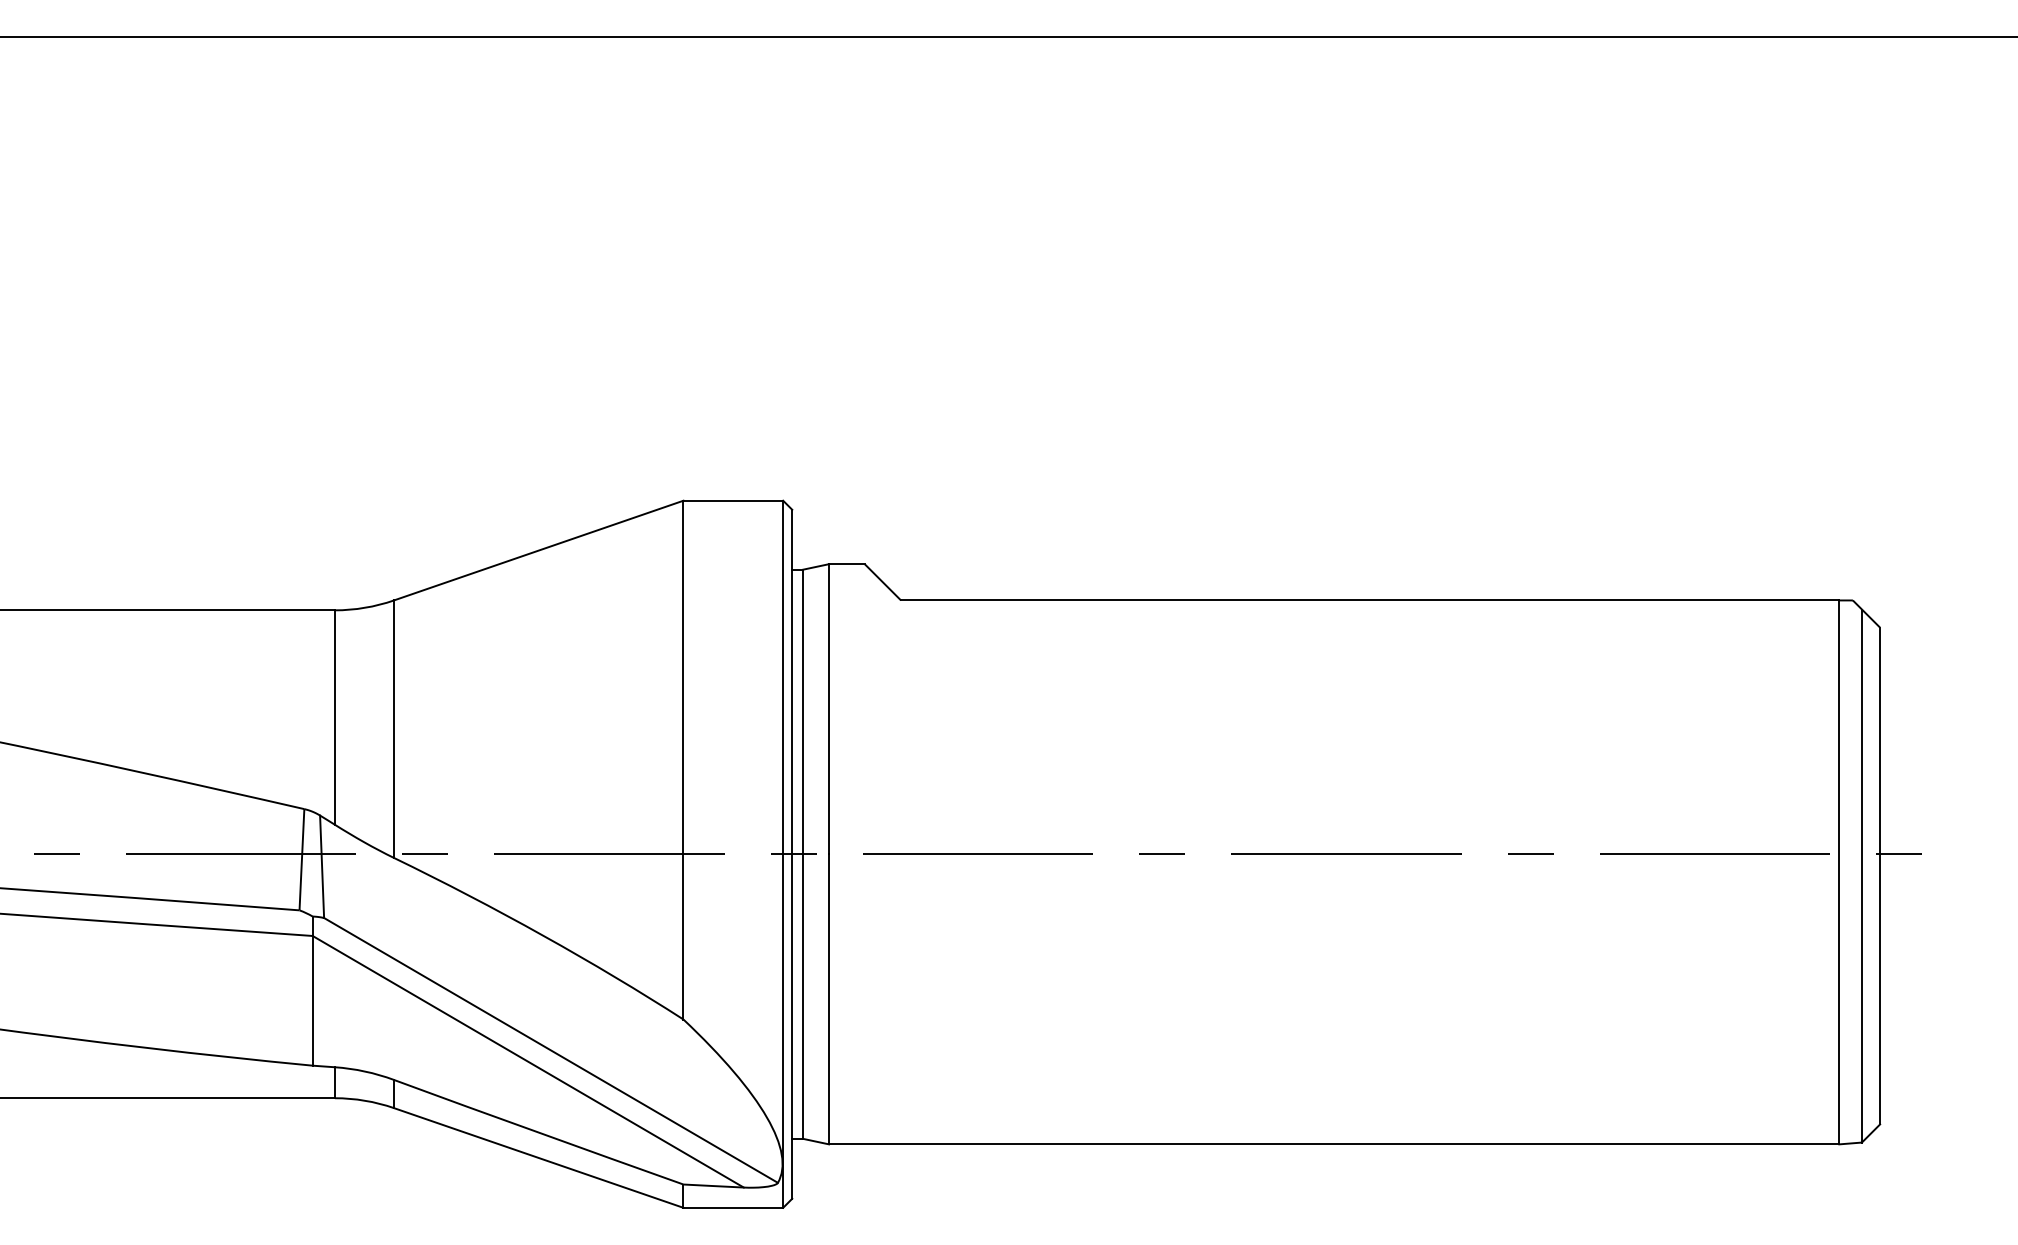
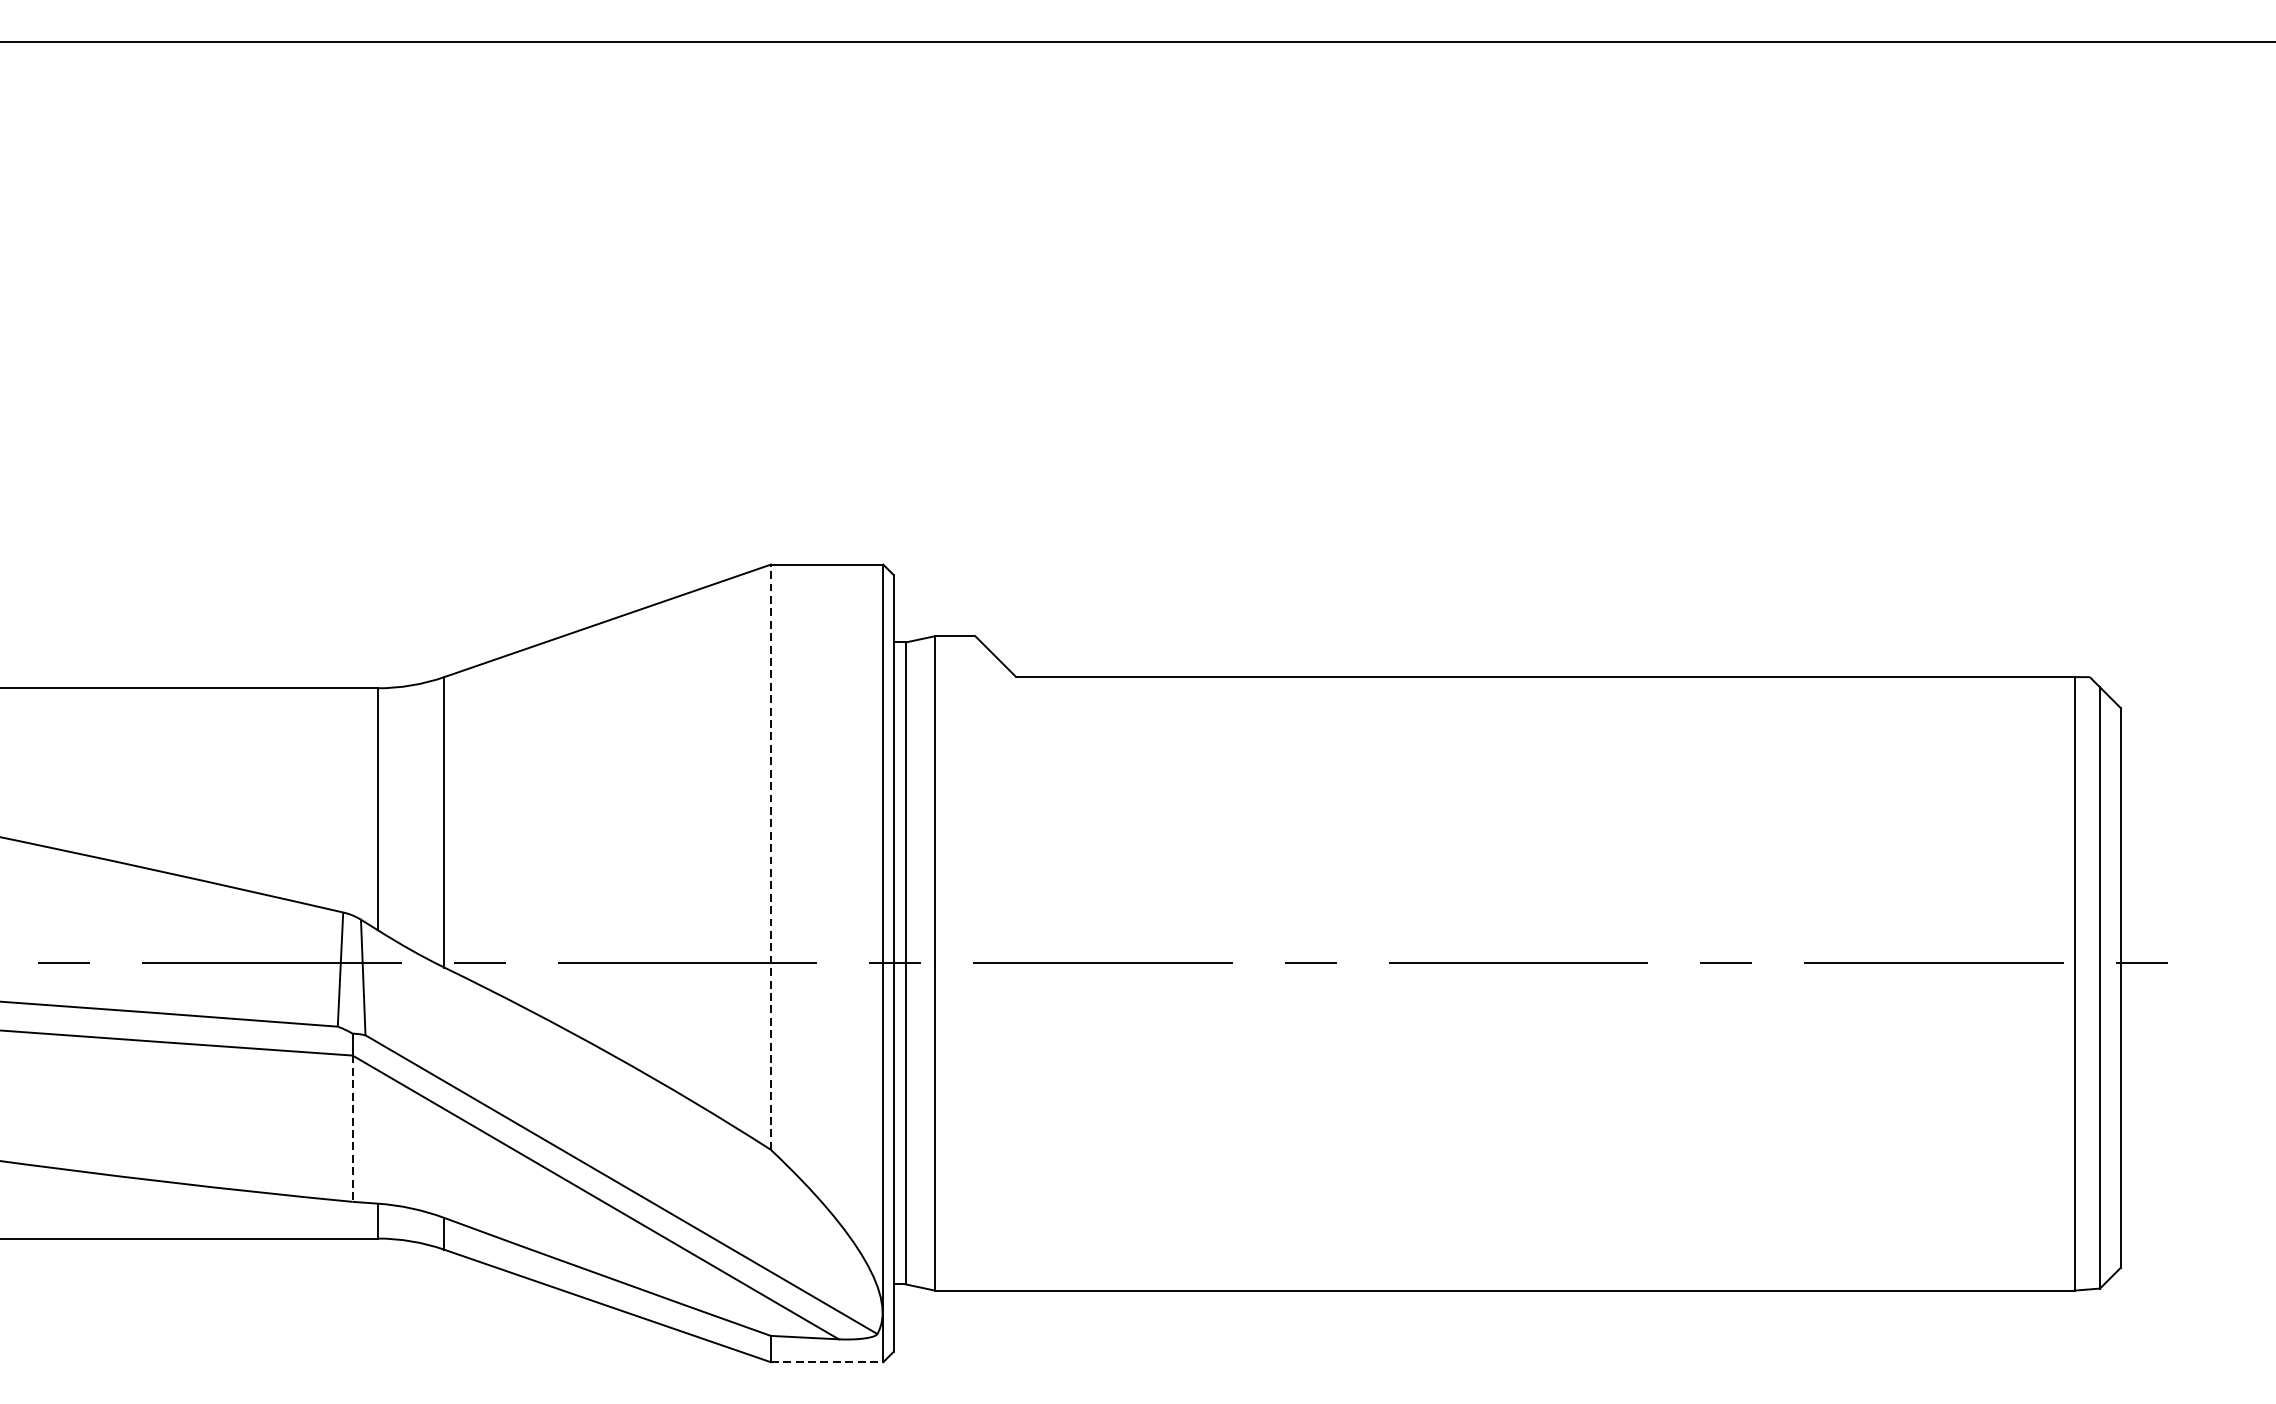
line: (683, 759) -> (770, 856), solid -> dashed
line: (312, 1000) -> (352, 1128), solid -> dashed
line: (733, 1207) -> (827, 1361), solid -> dashed

